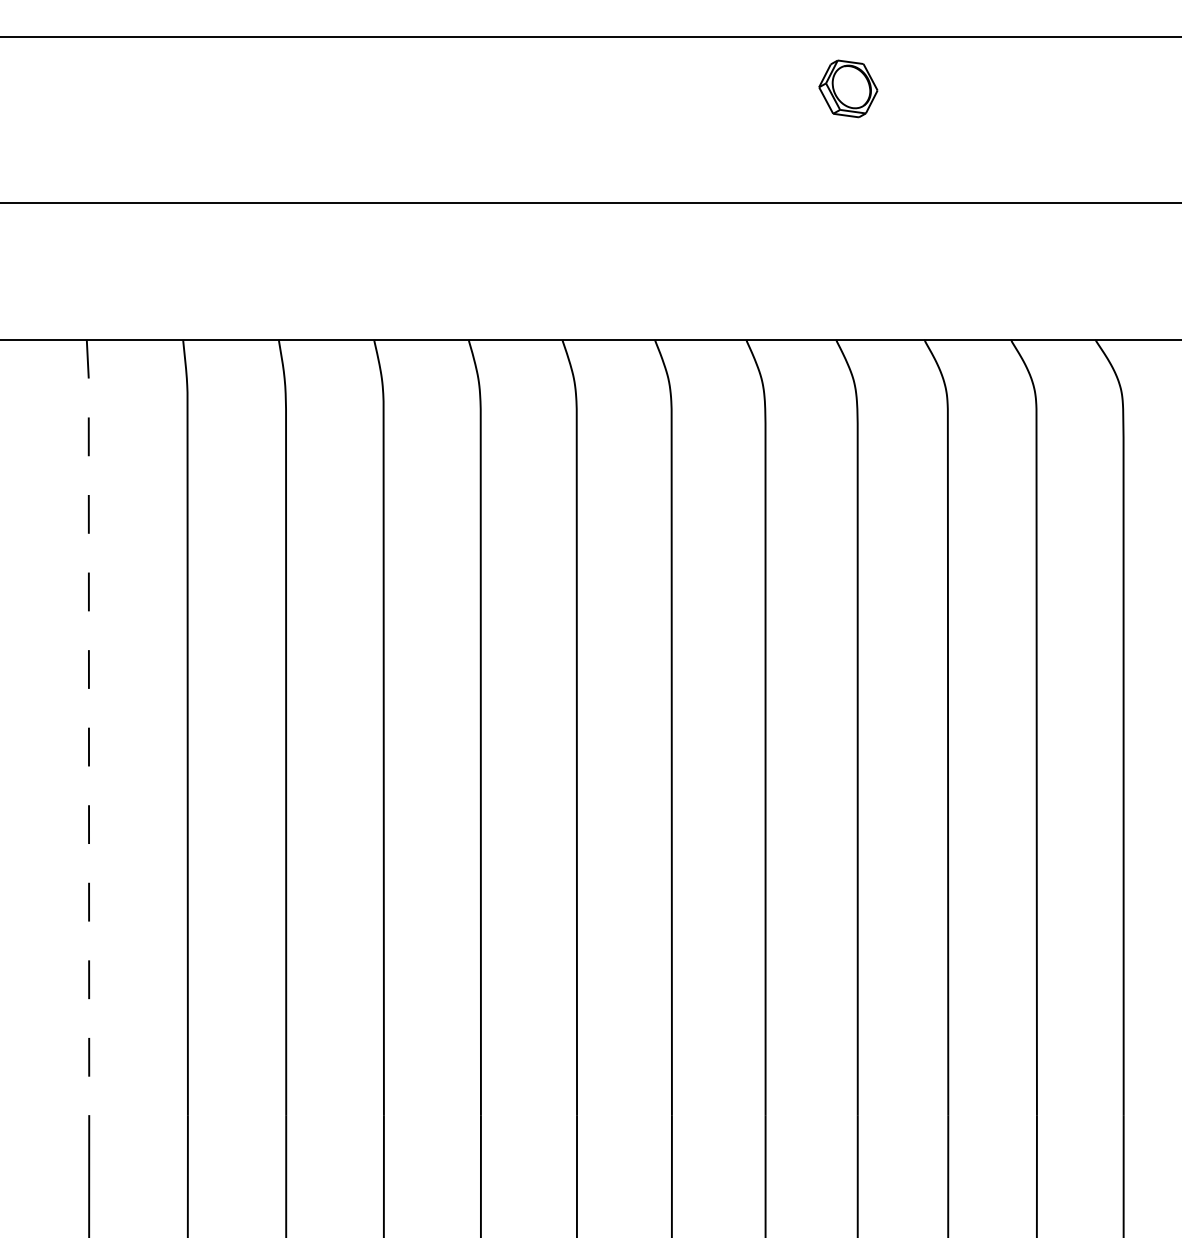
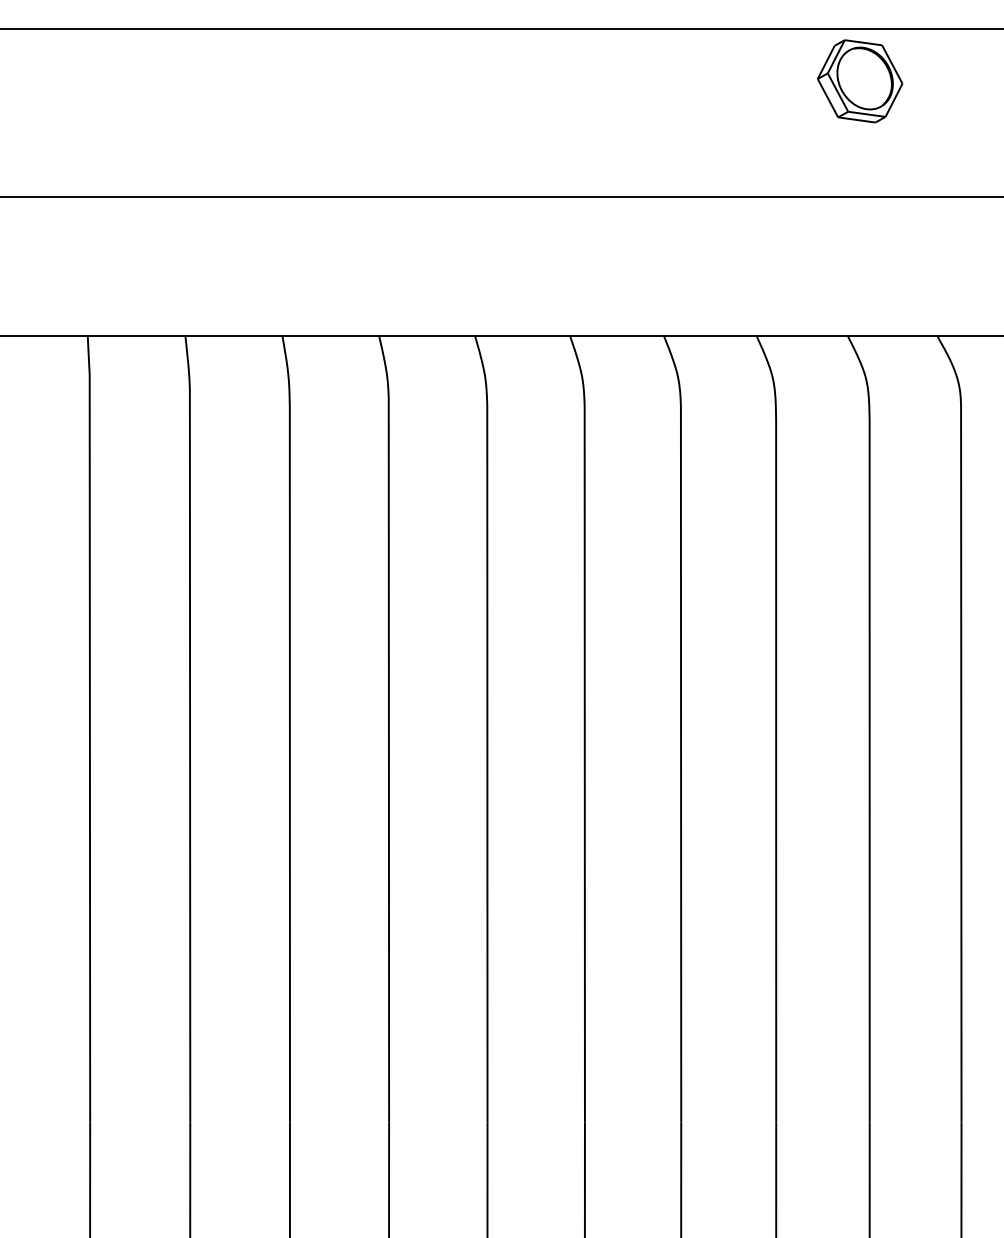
part: (848, 88) -> (860, 80), size x1.43
line: (88, 727) -> (89, 729), dashed -> solid

